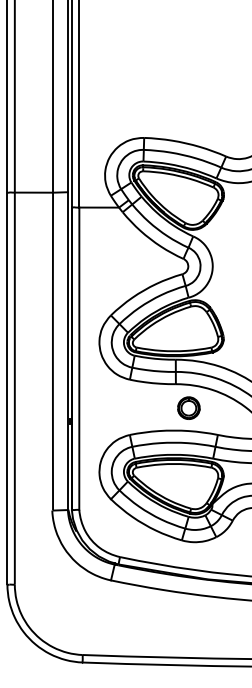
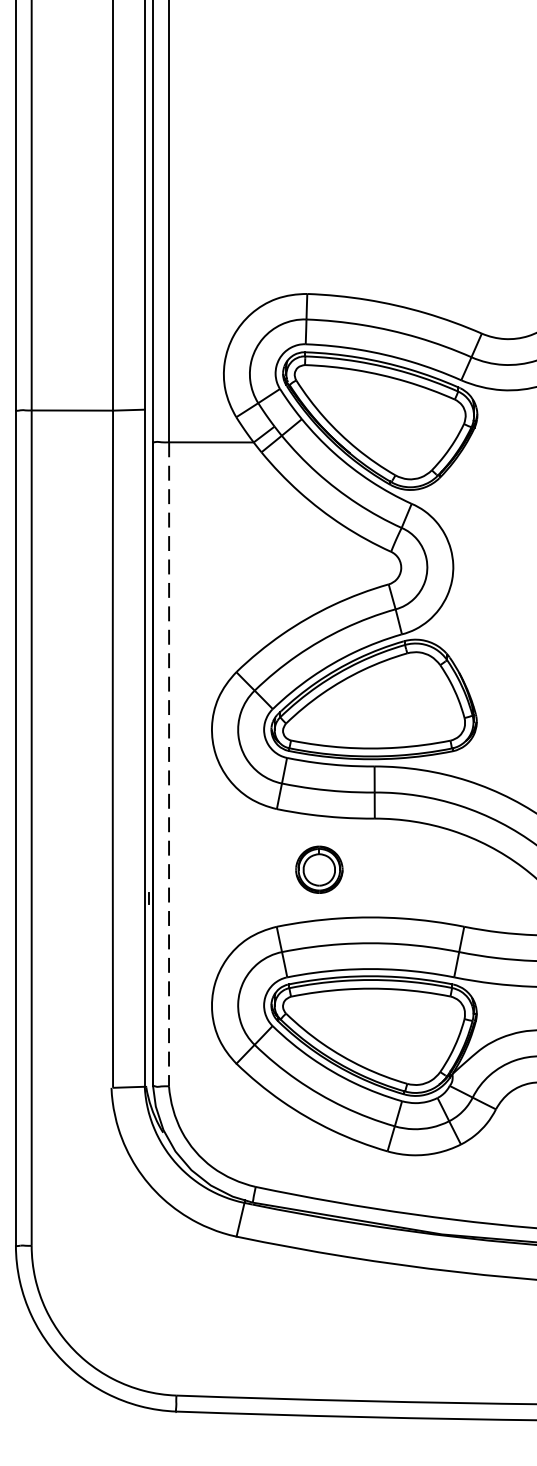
line: (79, 359) -> (169, 766), solid -> dashed
part: (188, 407) -> (318, 868), moved

